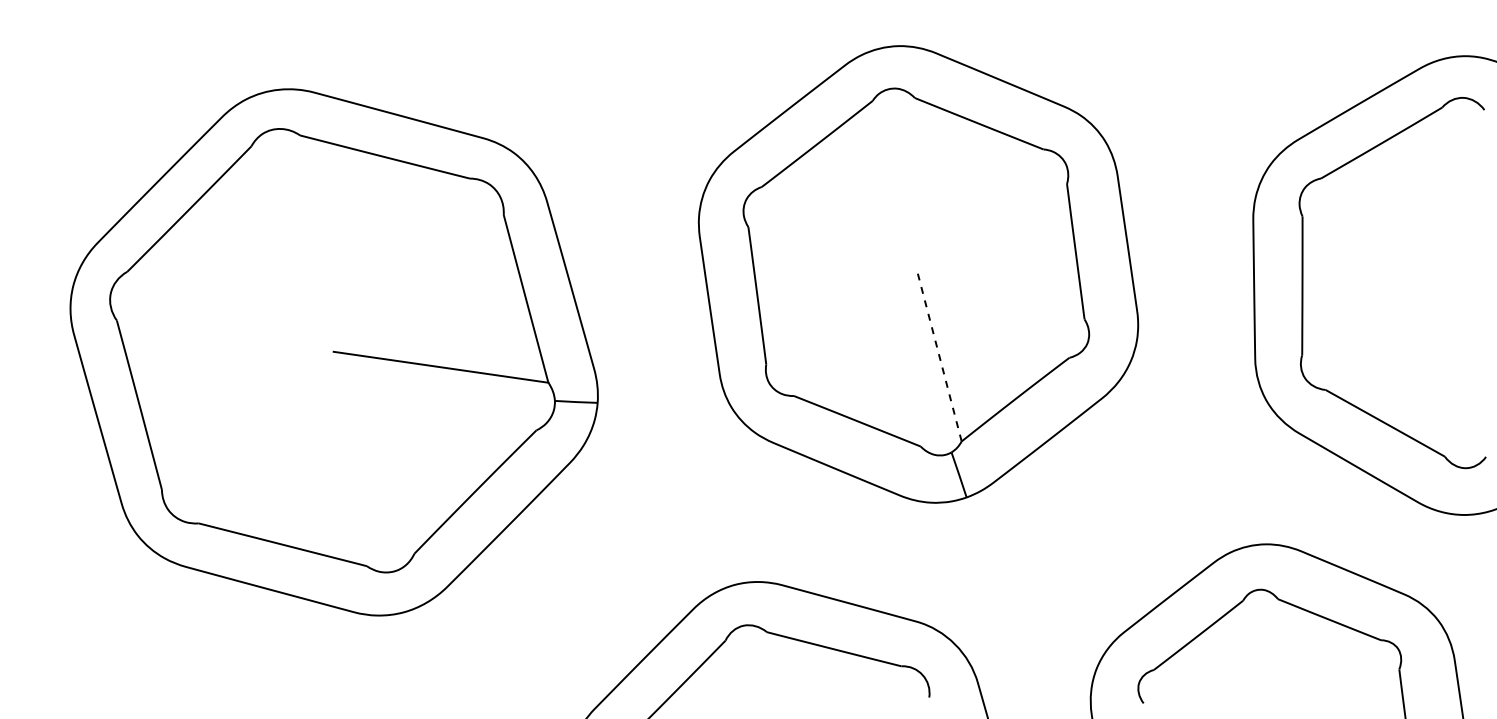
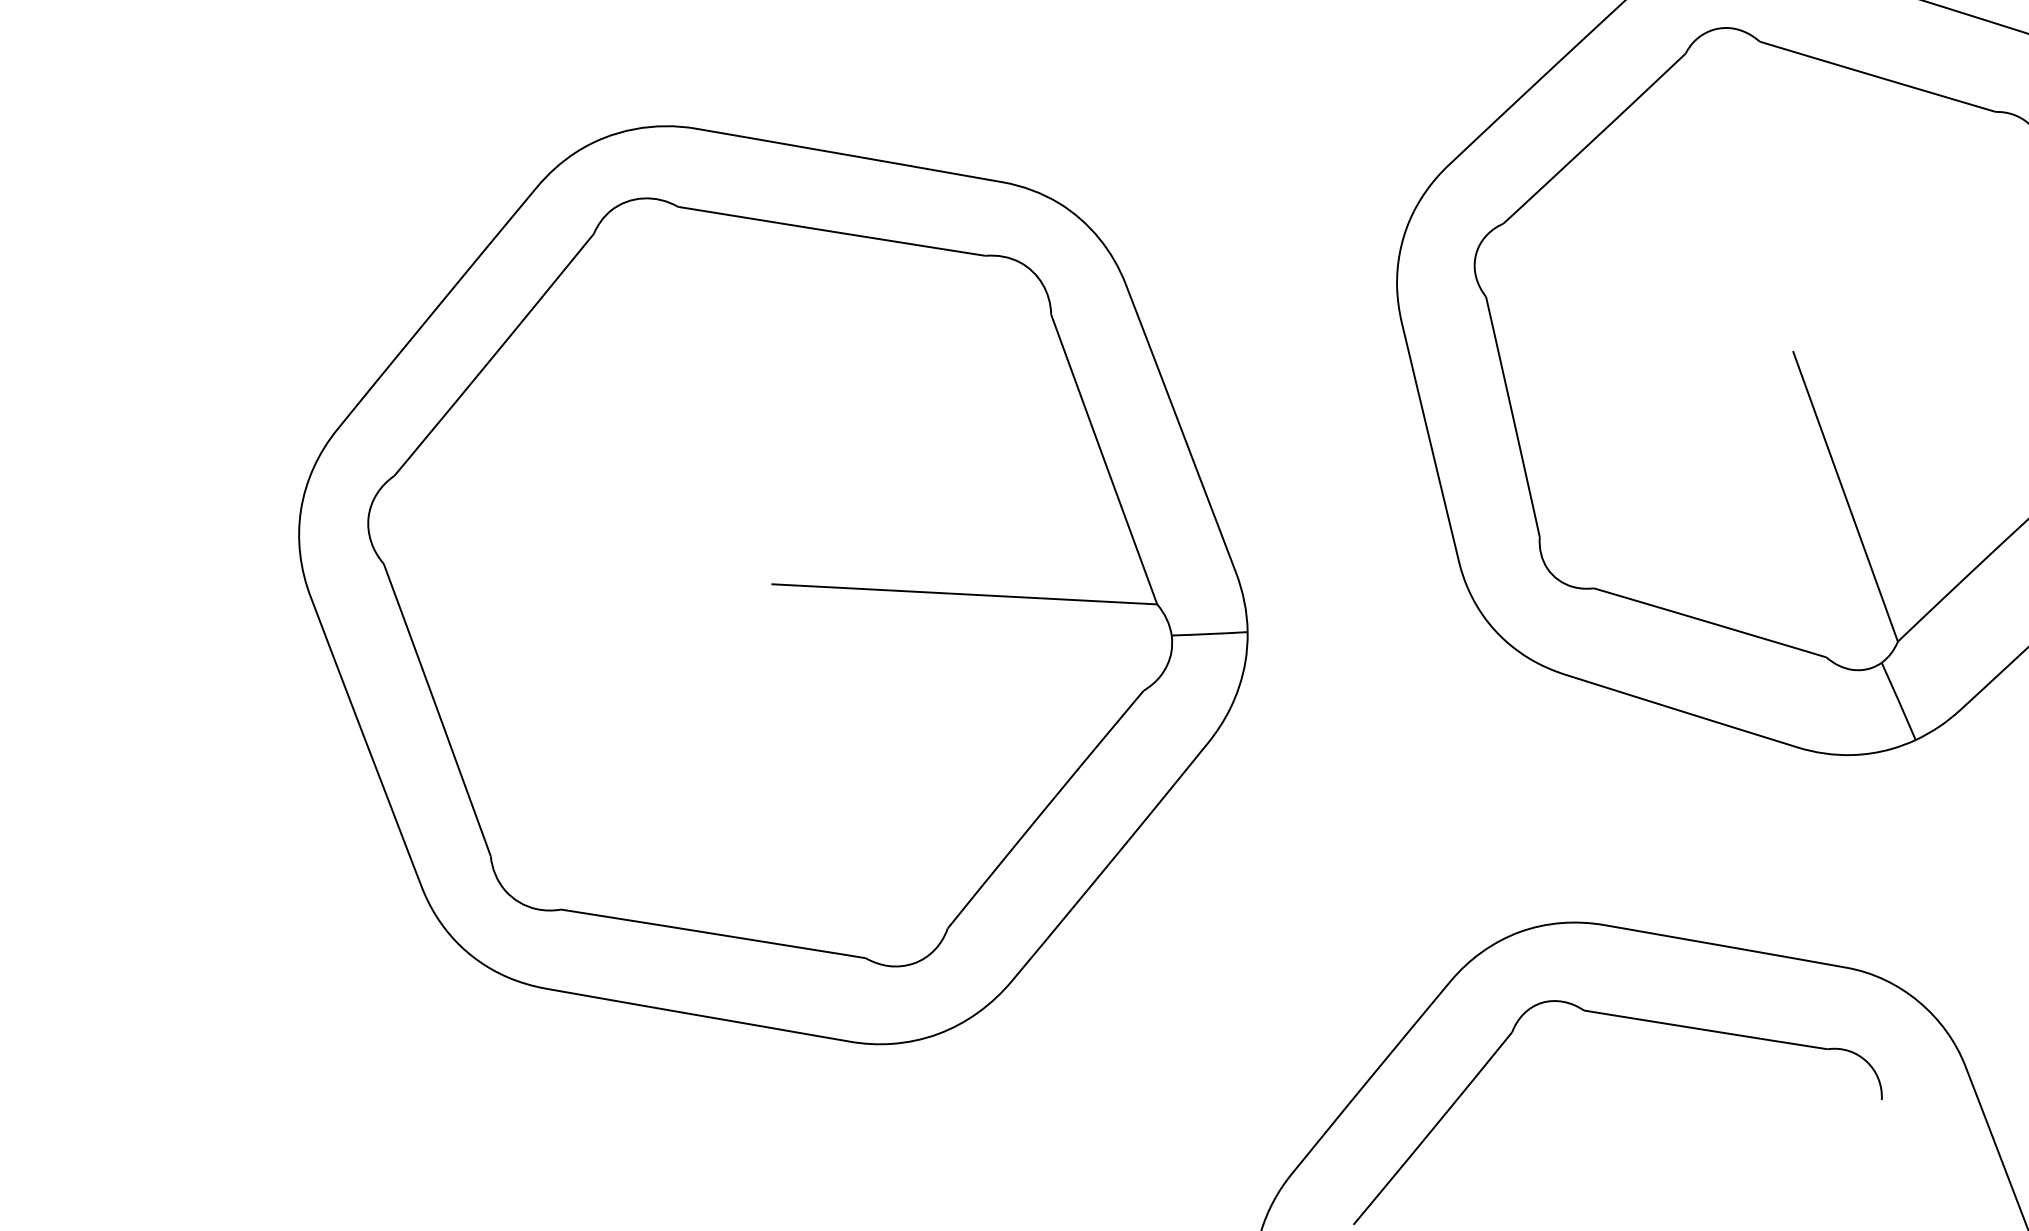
line: (939, 357) -> (1845, 496), dashed -> solid

